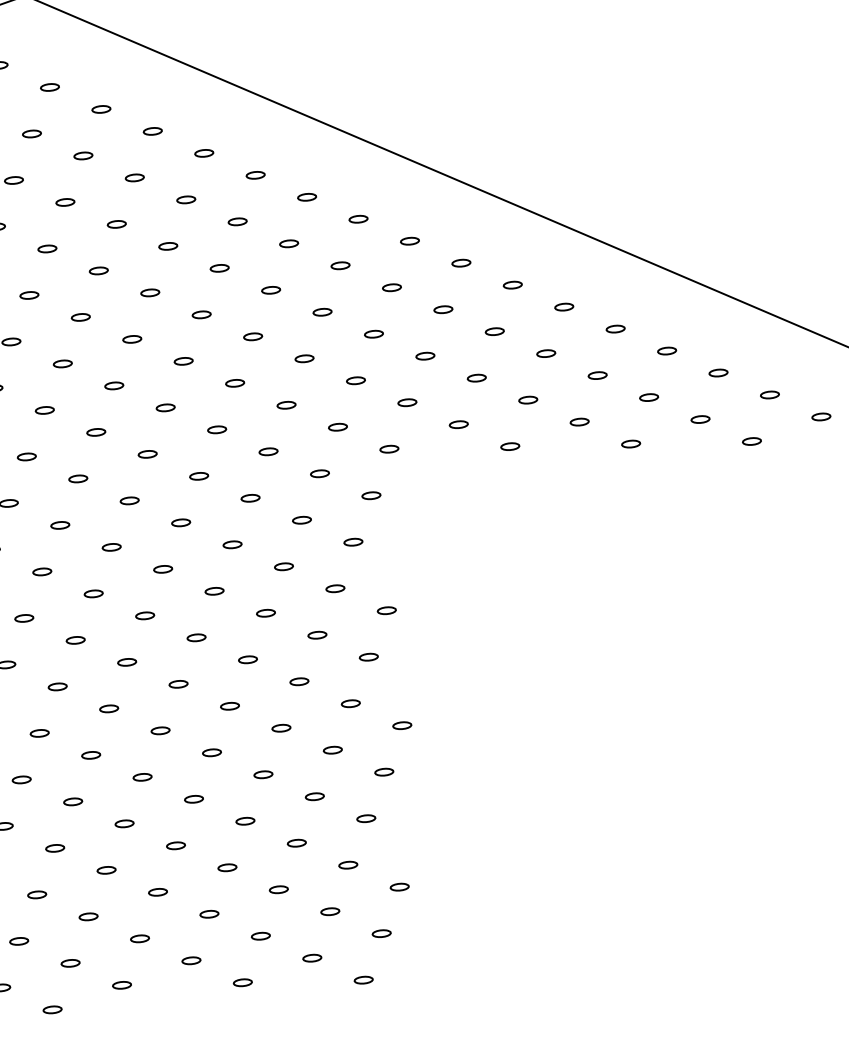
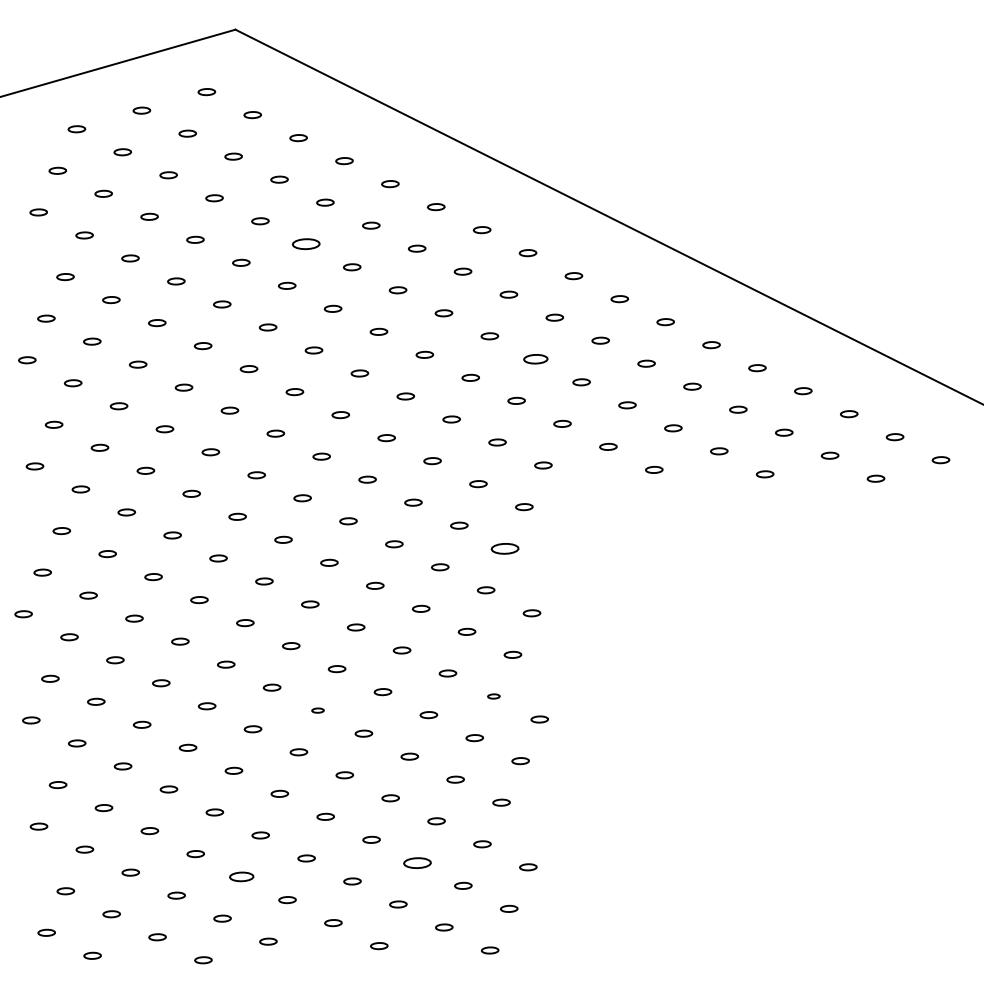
part: (117, 224) -> (306, 244), size x1.6
part: (373, 334) -> (535, 359), size x1.4
part: (353, 542) -> (505, 548), size x1.6
part: (350, 703) -> (493, 696), size x0.7
part: (160, 730) -> (317, 710), size x0.7
part: (278, 889) -> (417, 862), size x1.6
part: (88, 917) -> (241, 877), size x1.4

